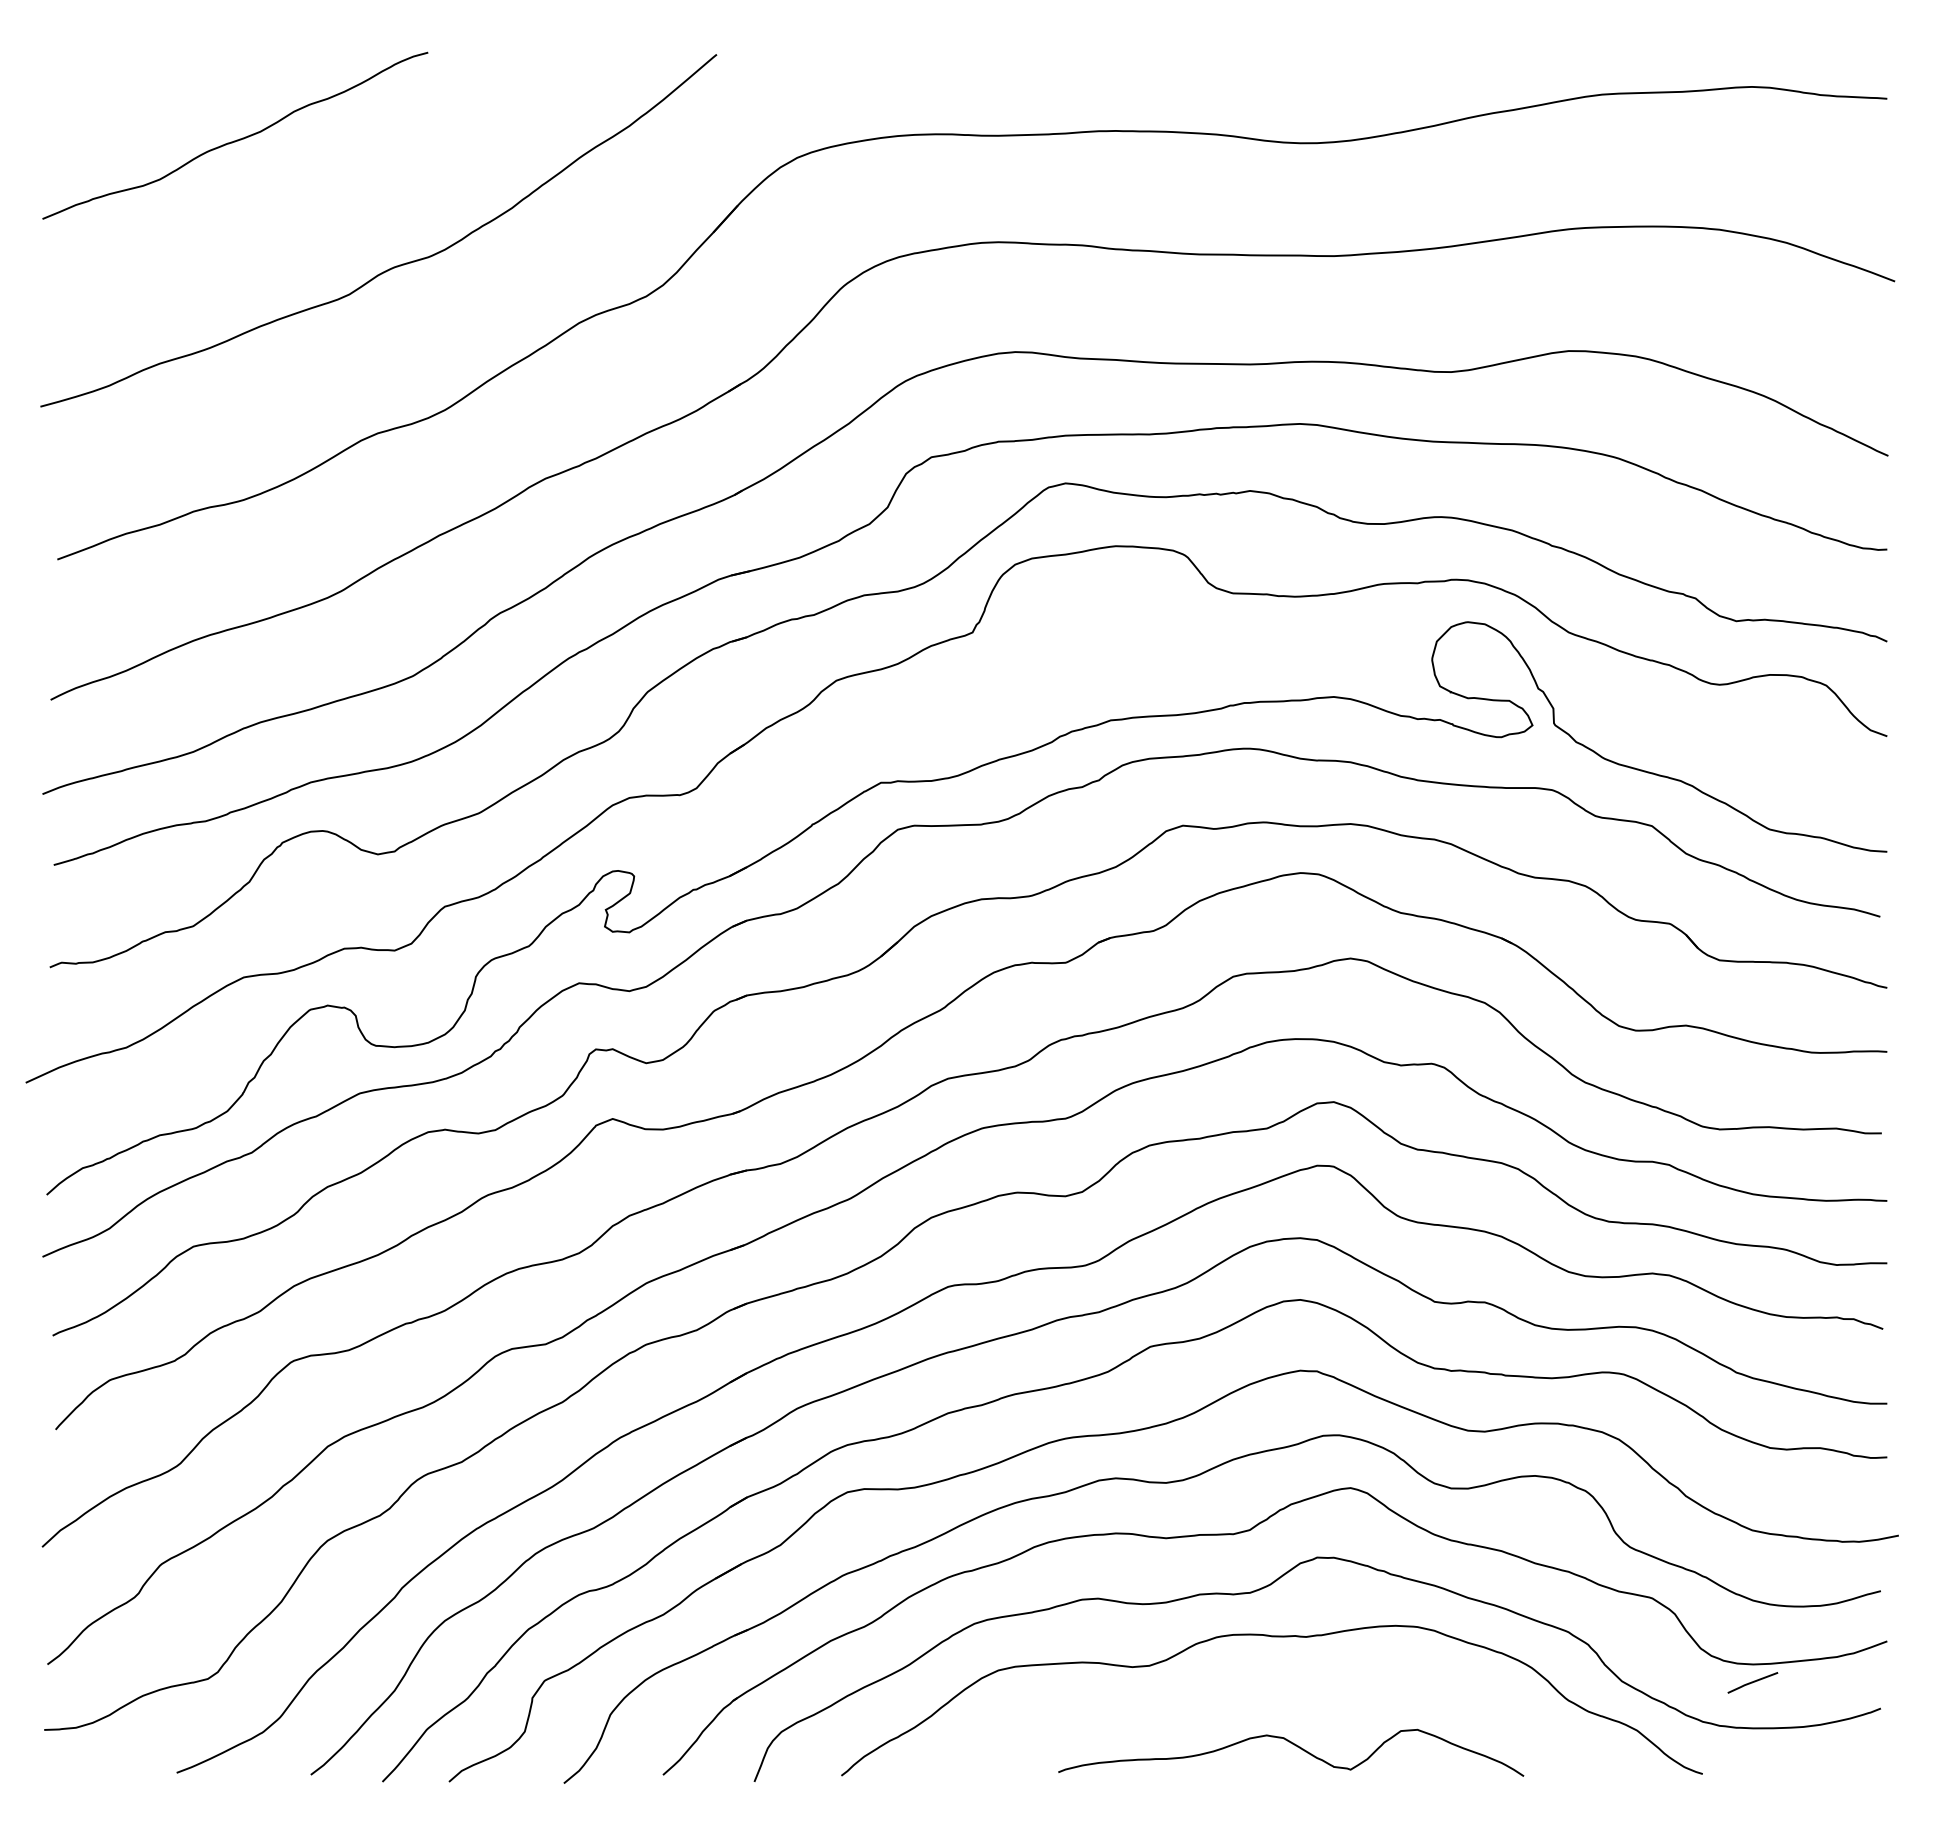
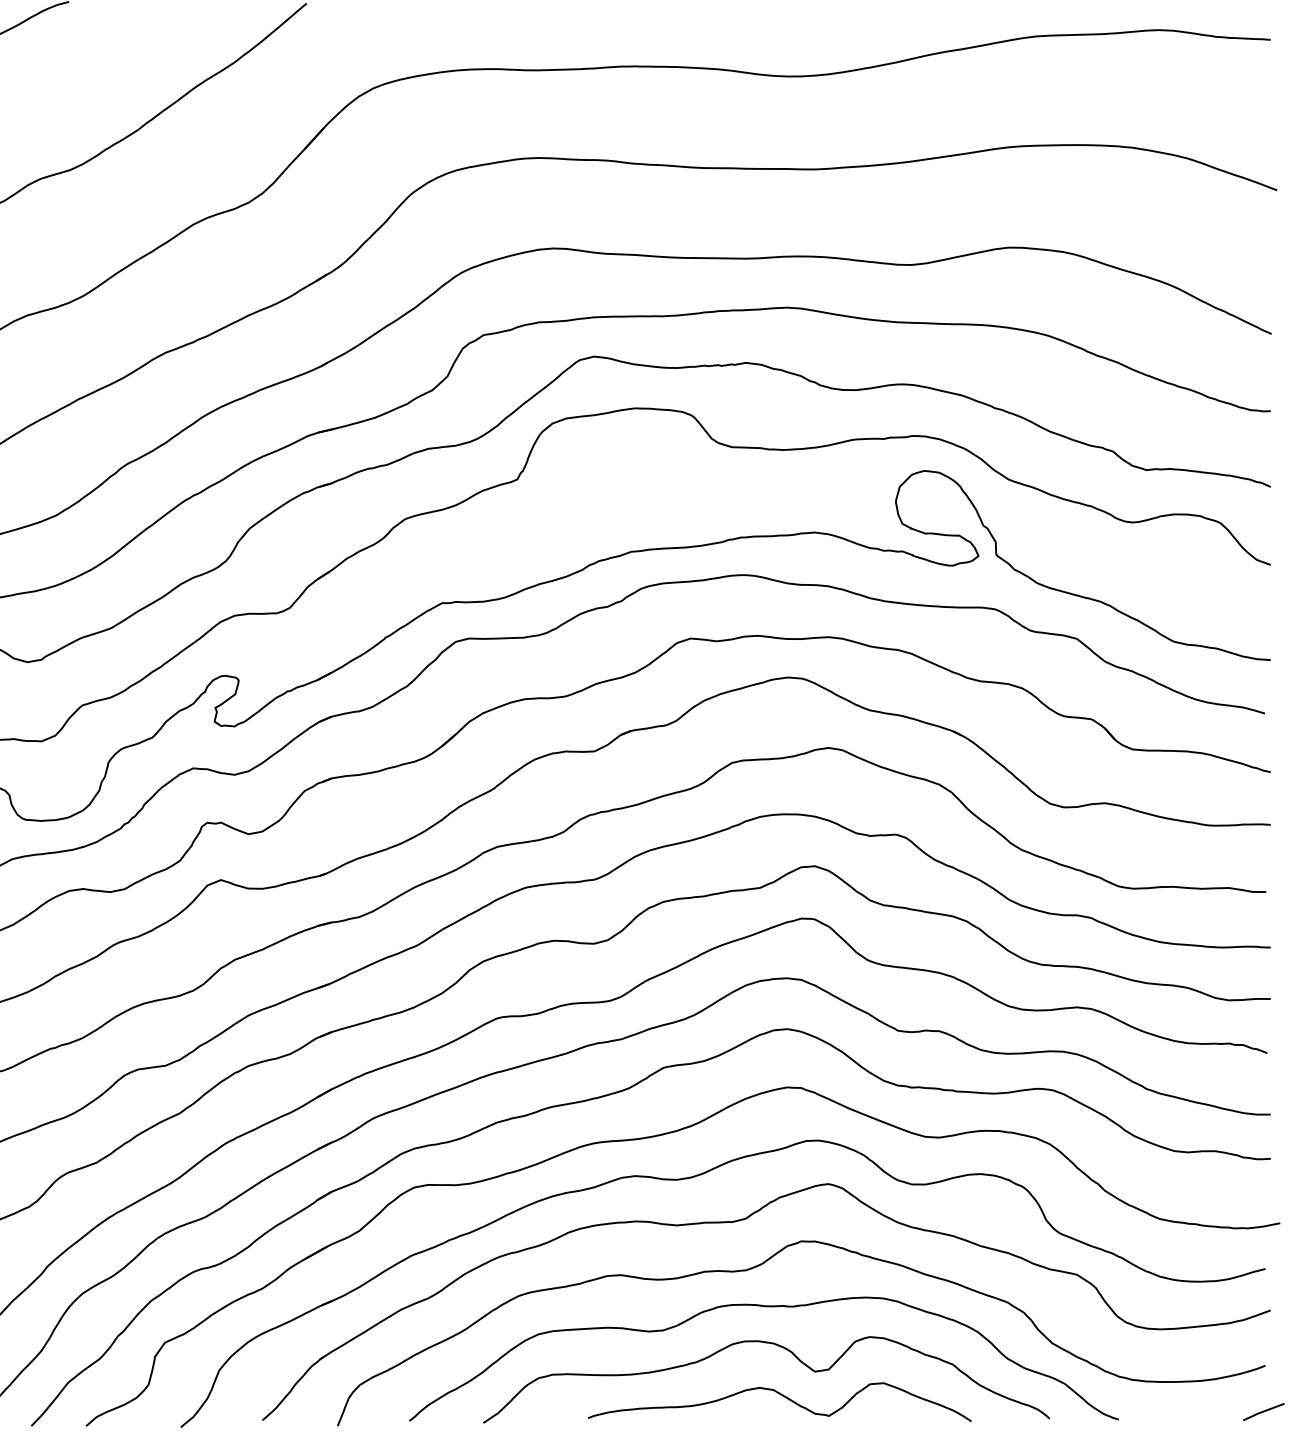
line: (1752, 1682) -> (1263, 1411), moved
curve: (1292, 1686) -> (780, 1347), added

